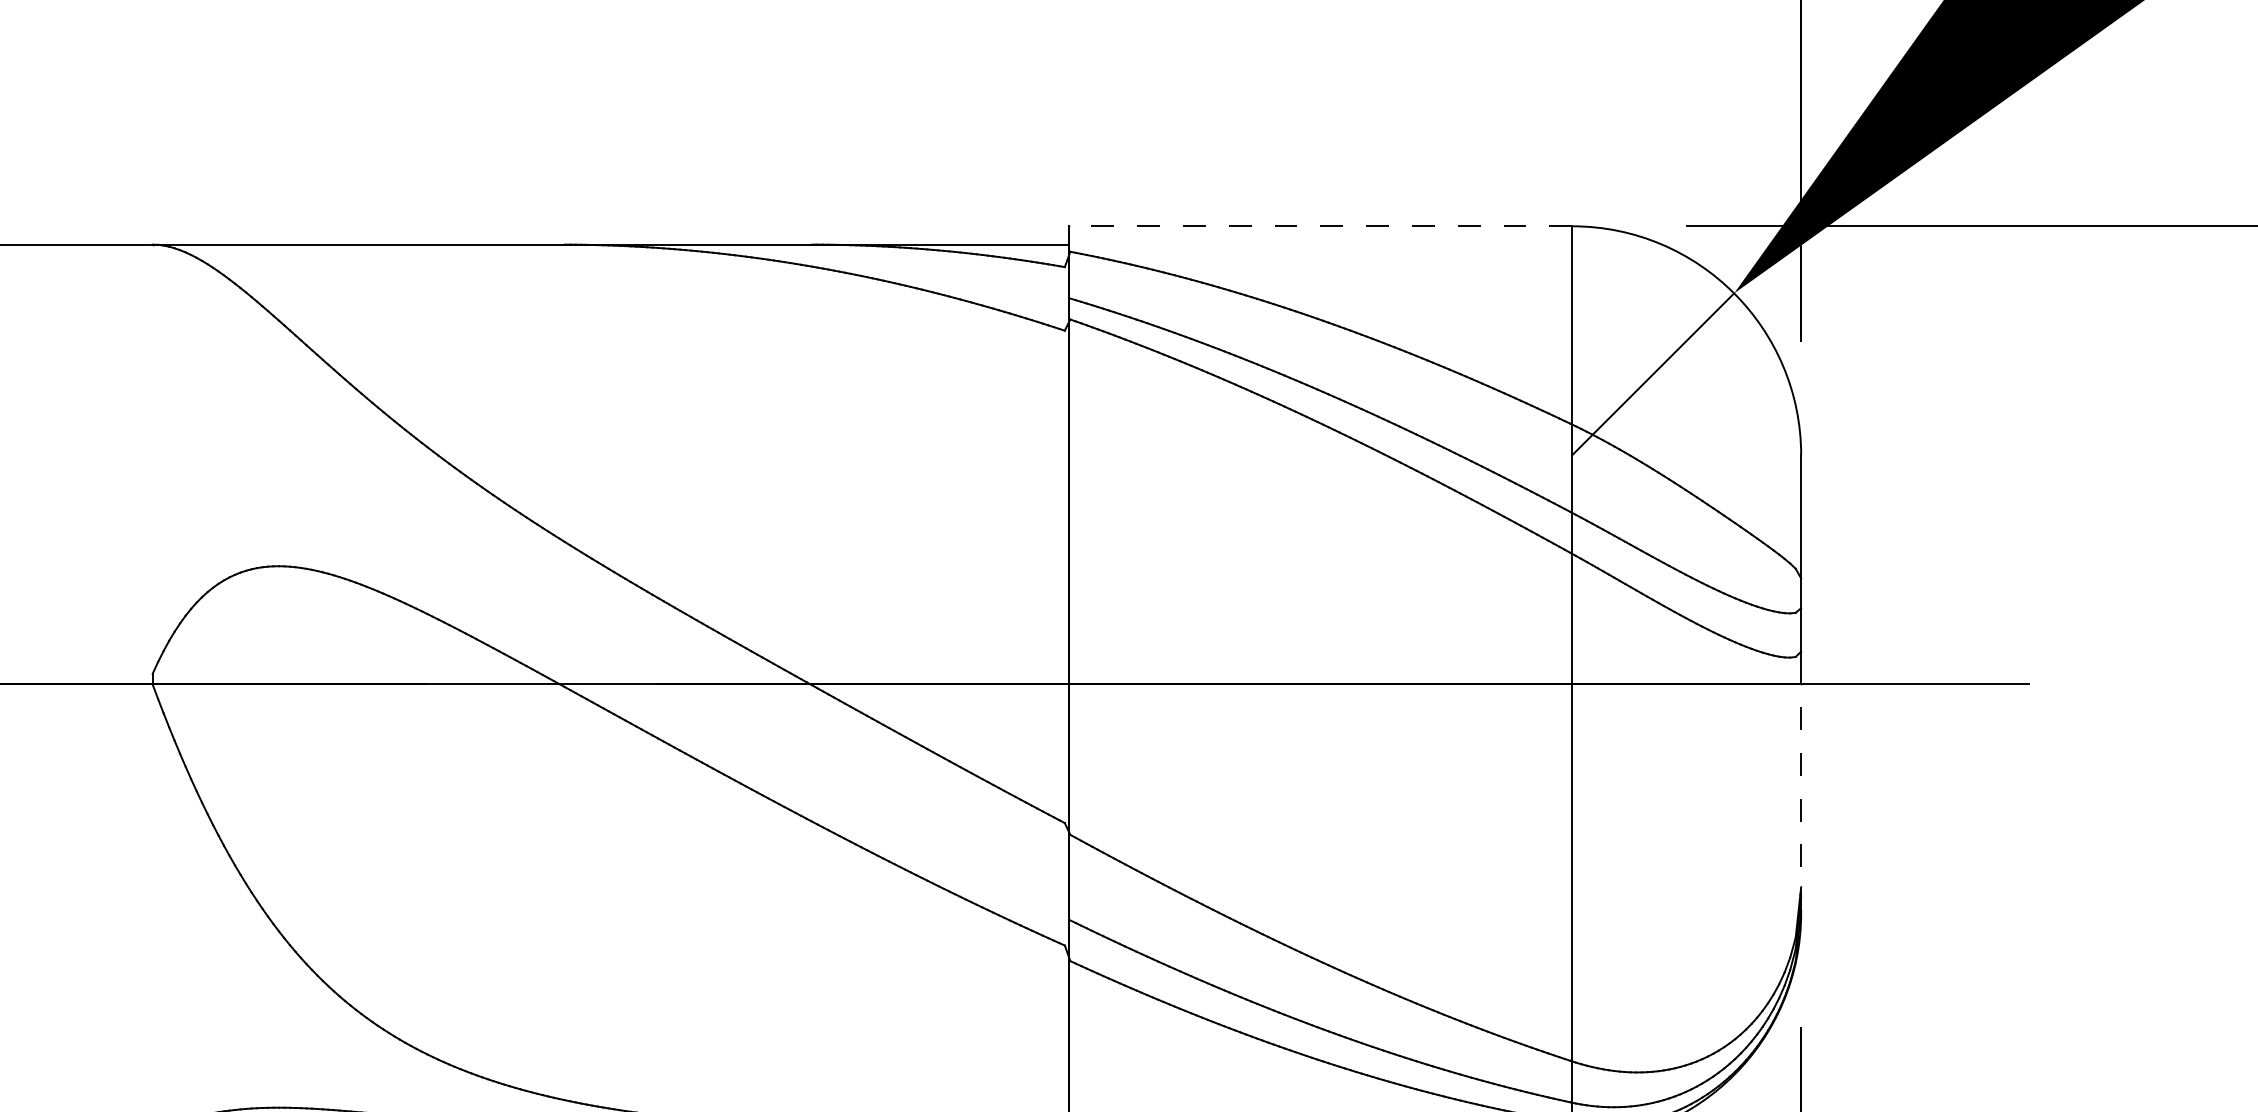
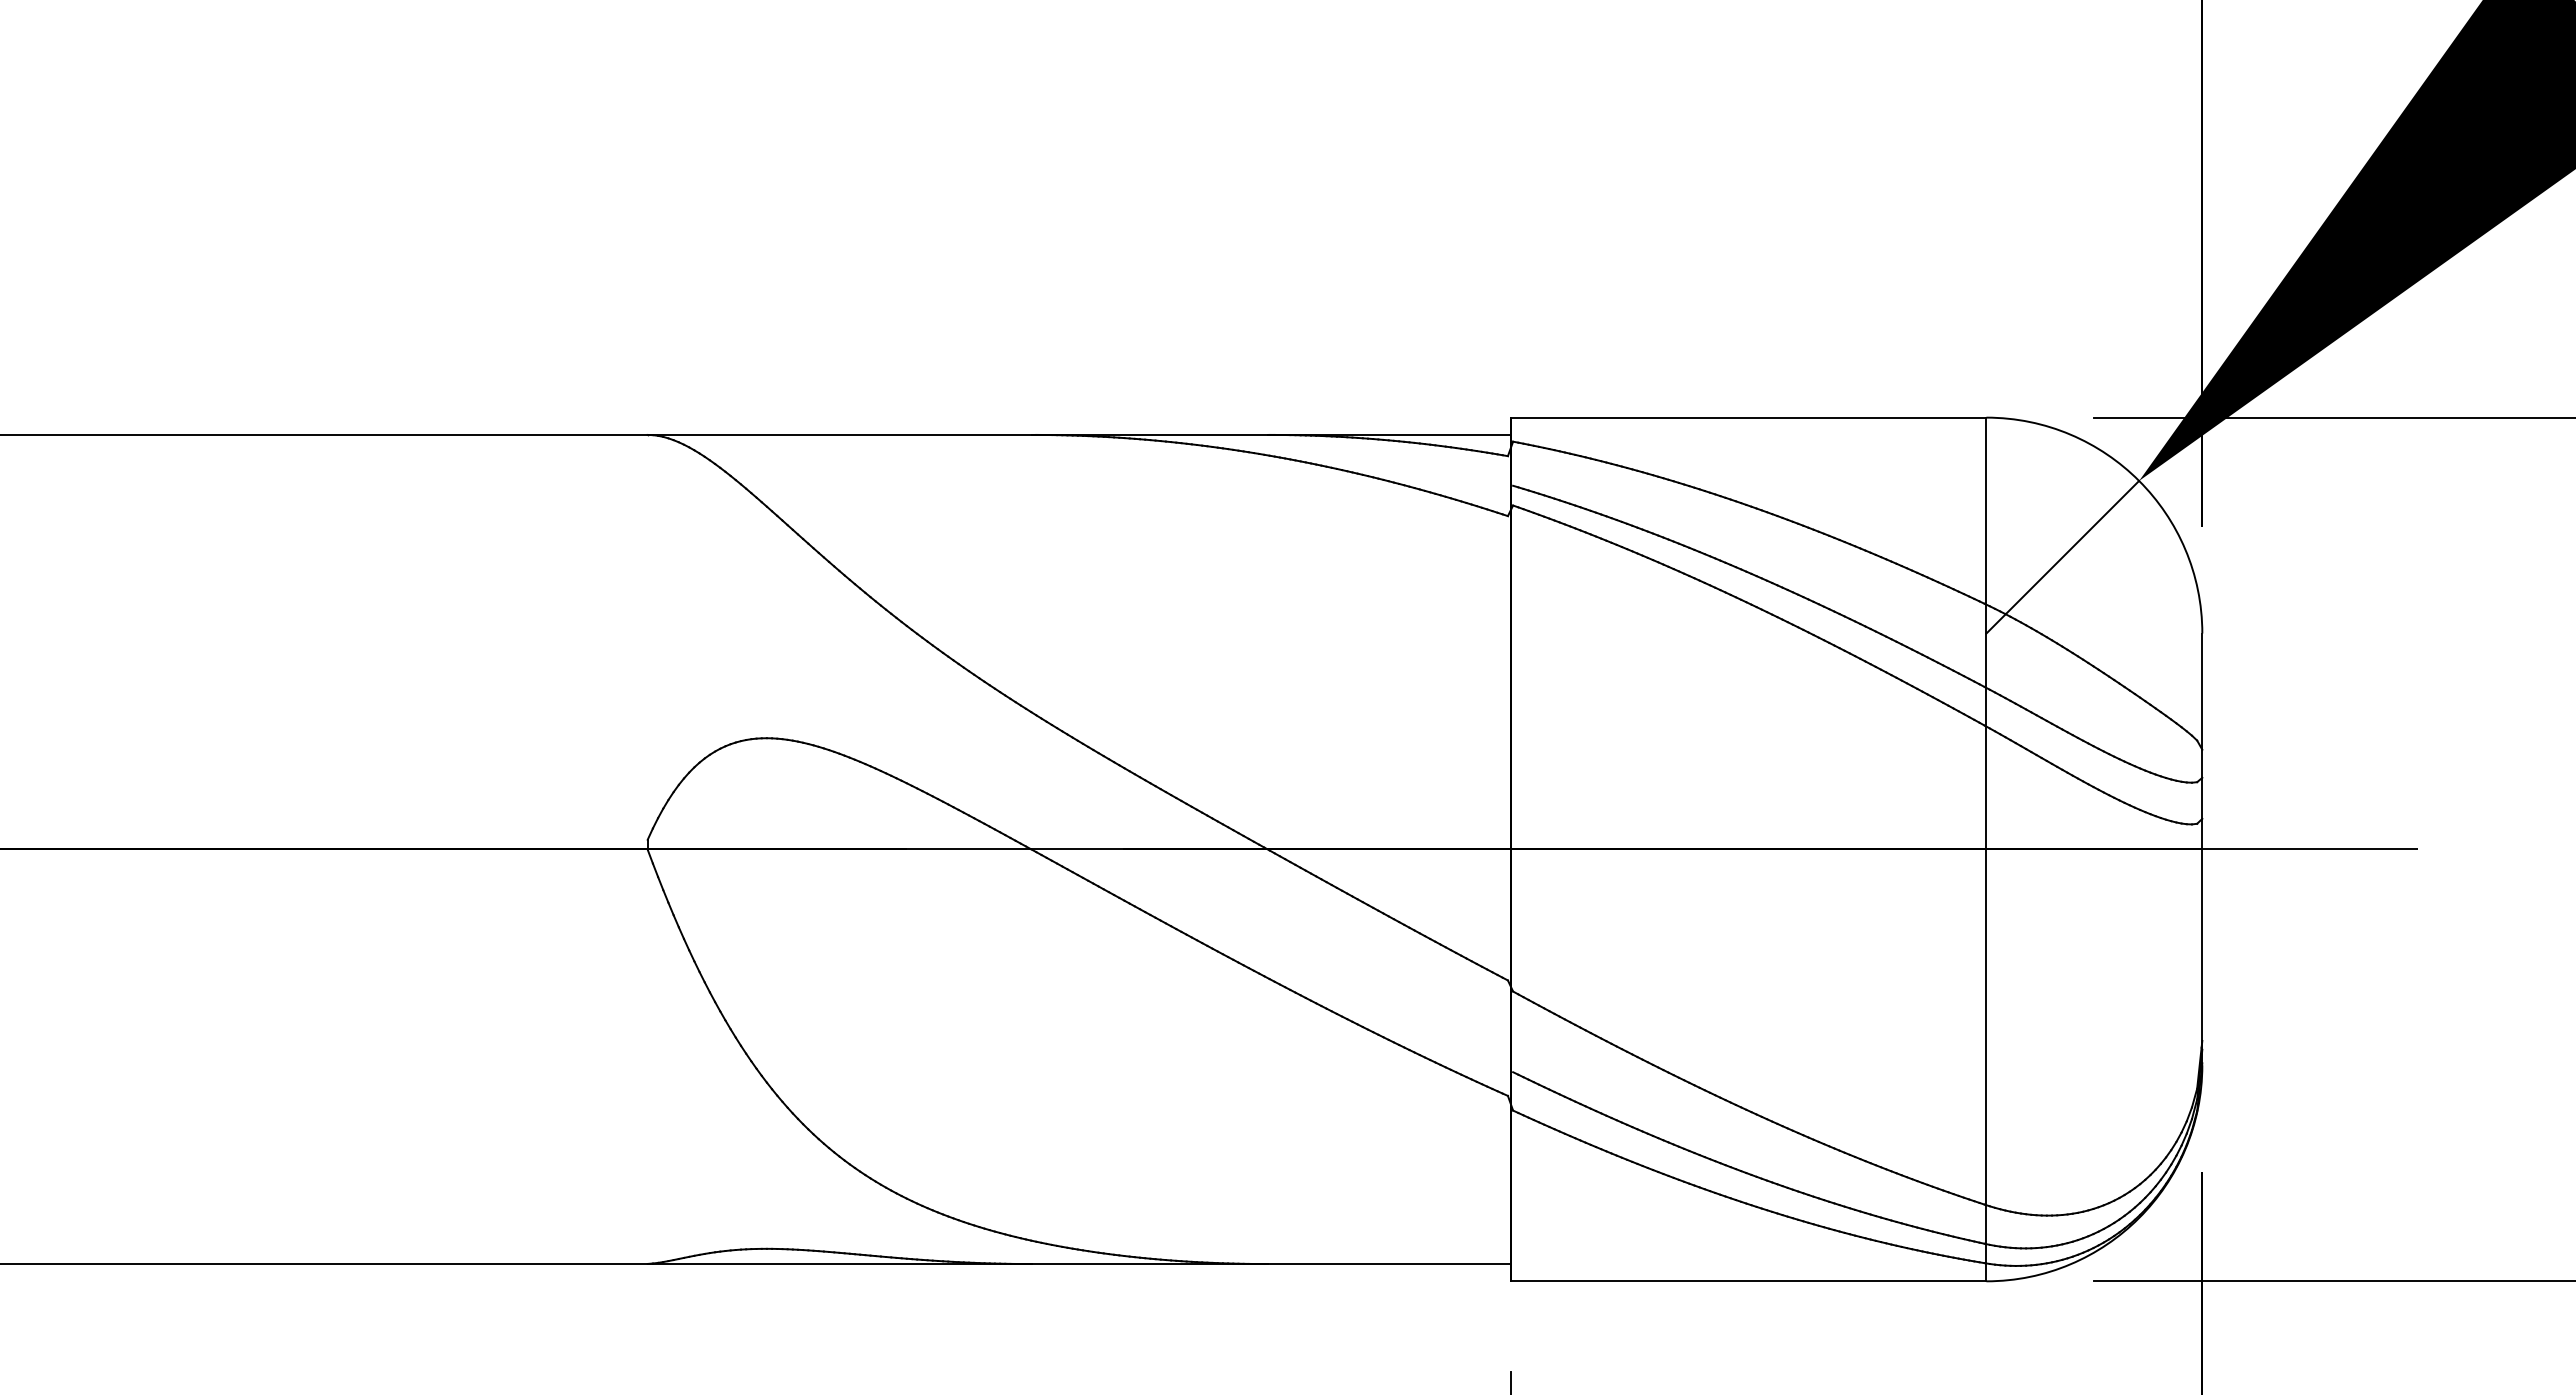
line: (1319, 226) -> (1748, 417), dashed -> solid
line: (1801, 798) -> (2202, 957), dashed -> solid

